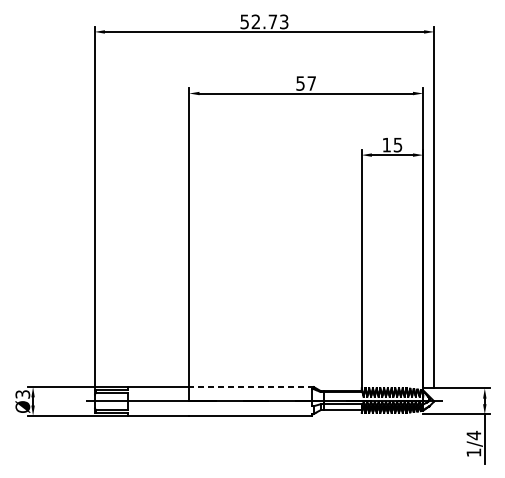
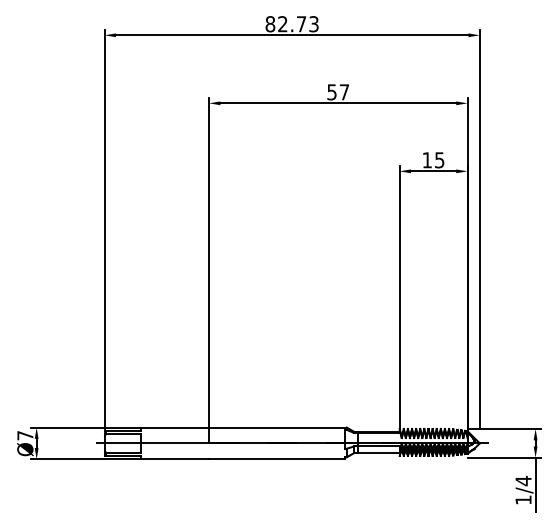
text: (244, 22) -> (270, 24), 52.73 -> 82.73
line: (251, 387) -> (277, 427), dashed -> solid
text: (22, 394) -> (25, 435), Ø3 -> Ø7

